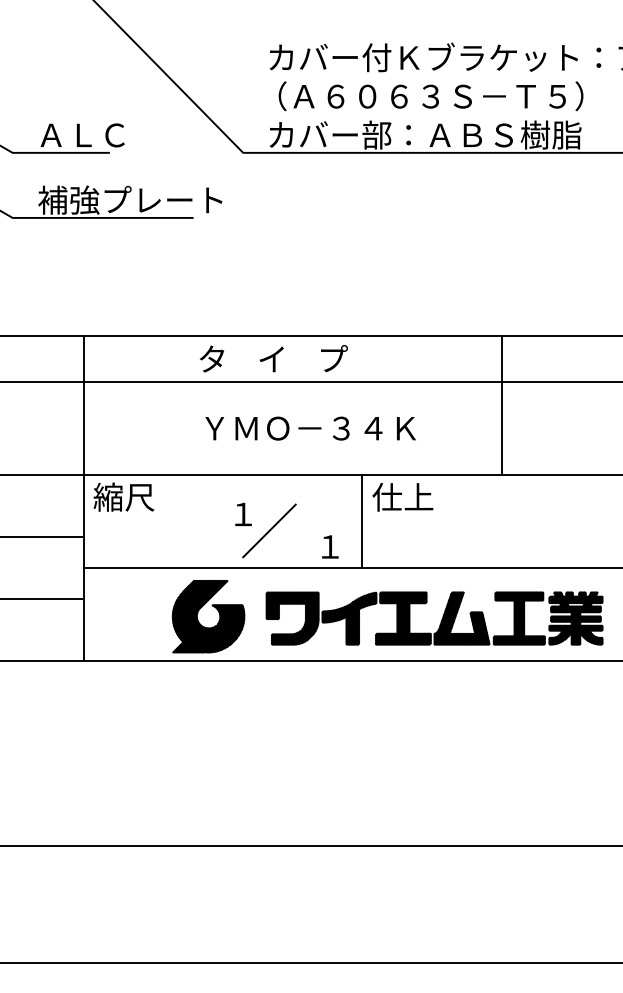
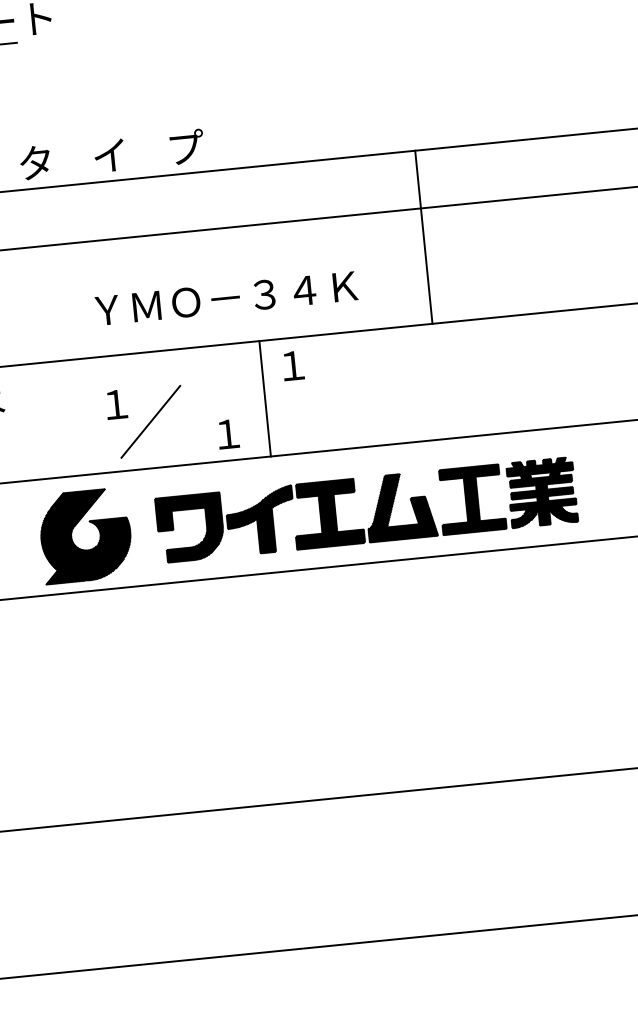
text: (273, 358) -> (111, 154), moved
text: (310, 428) -> (226, 298), moved
text: (402, 496) -> (311, 362), 仕上 -> １

